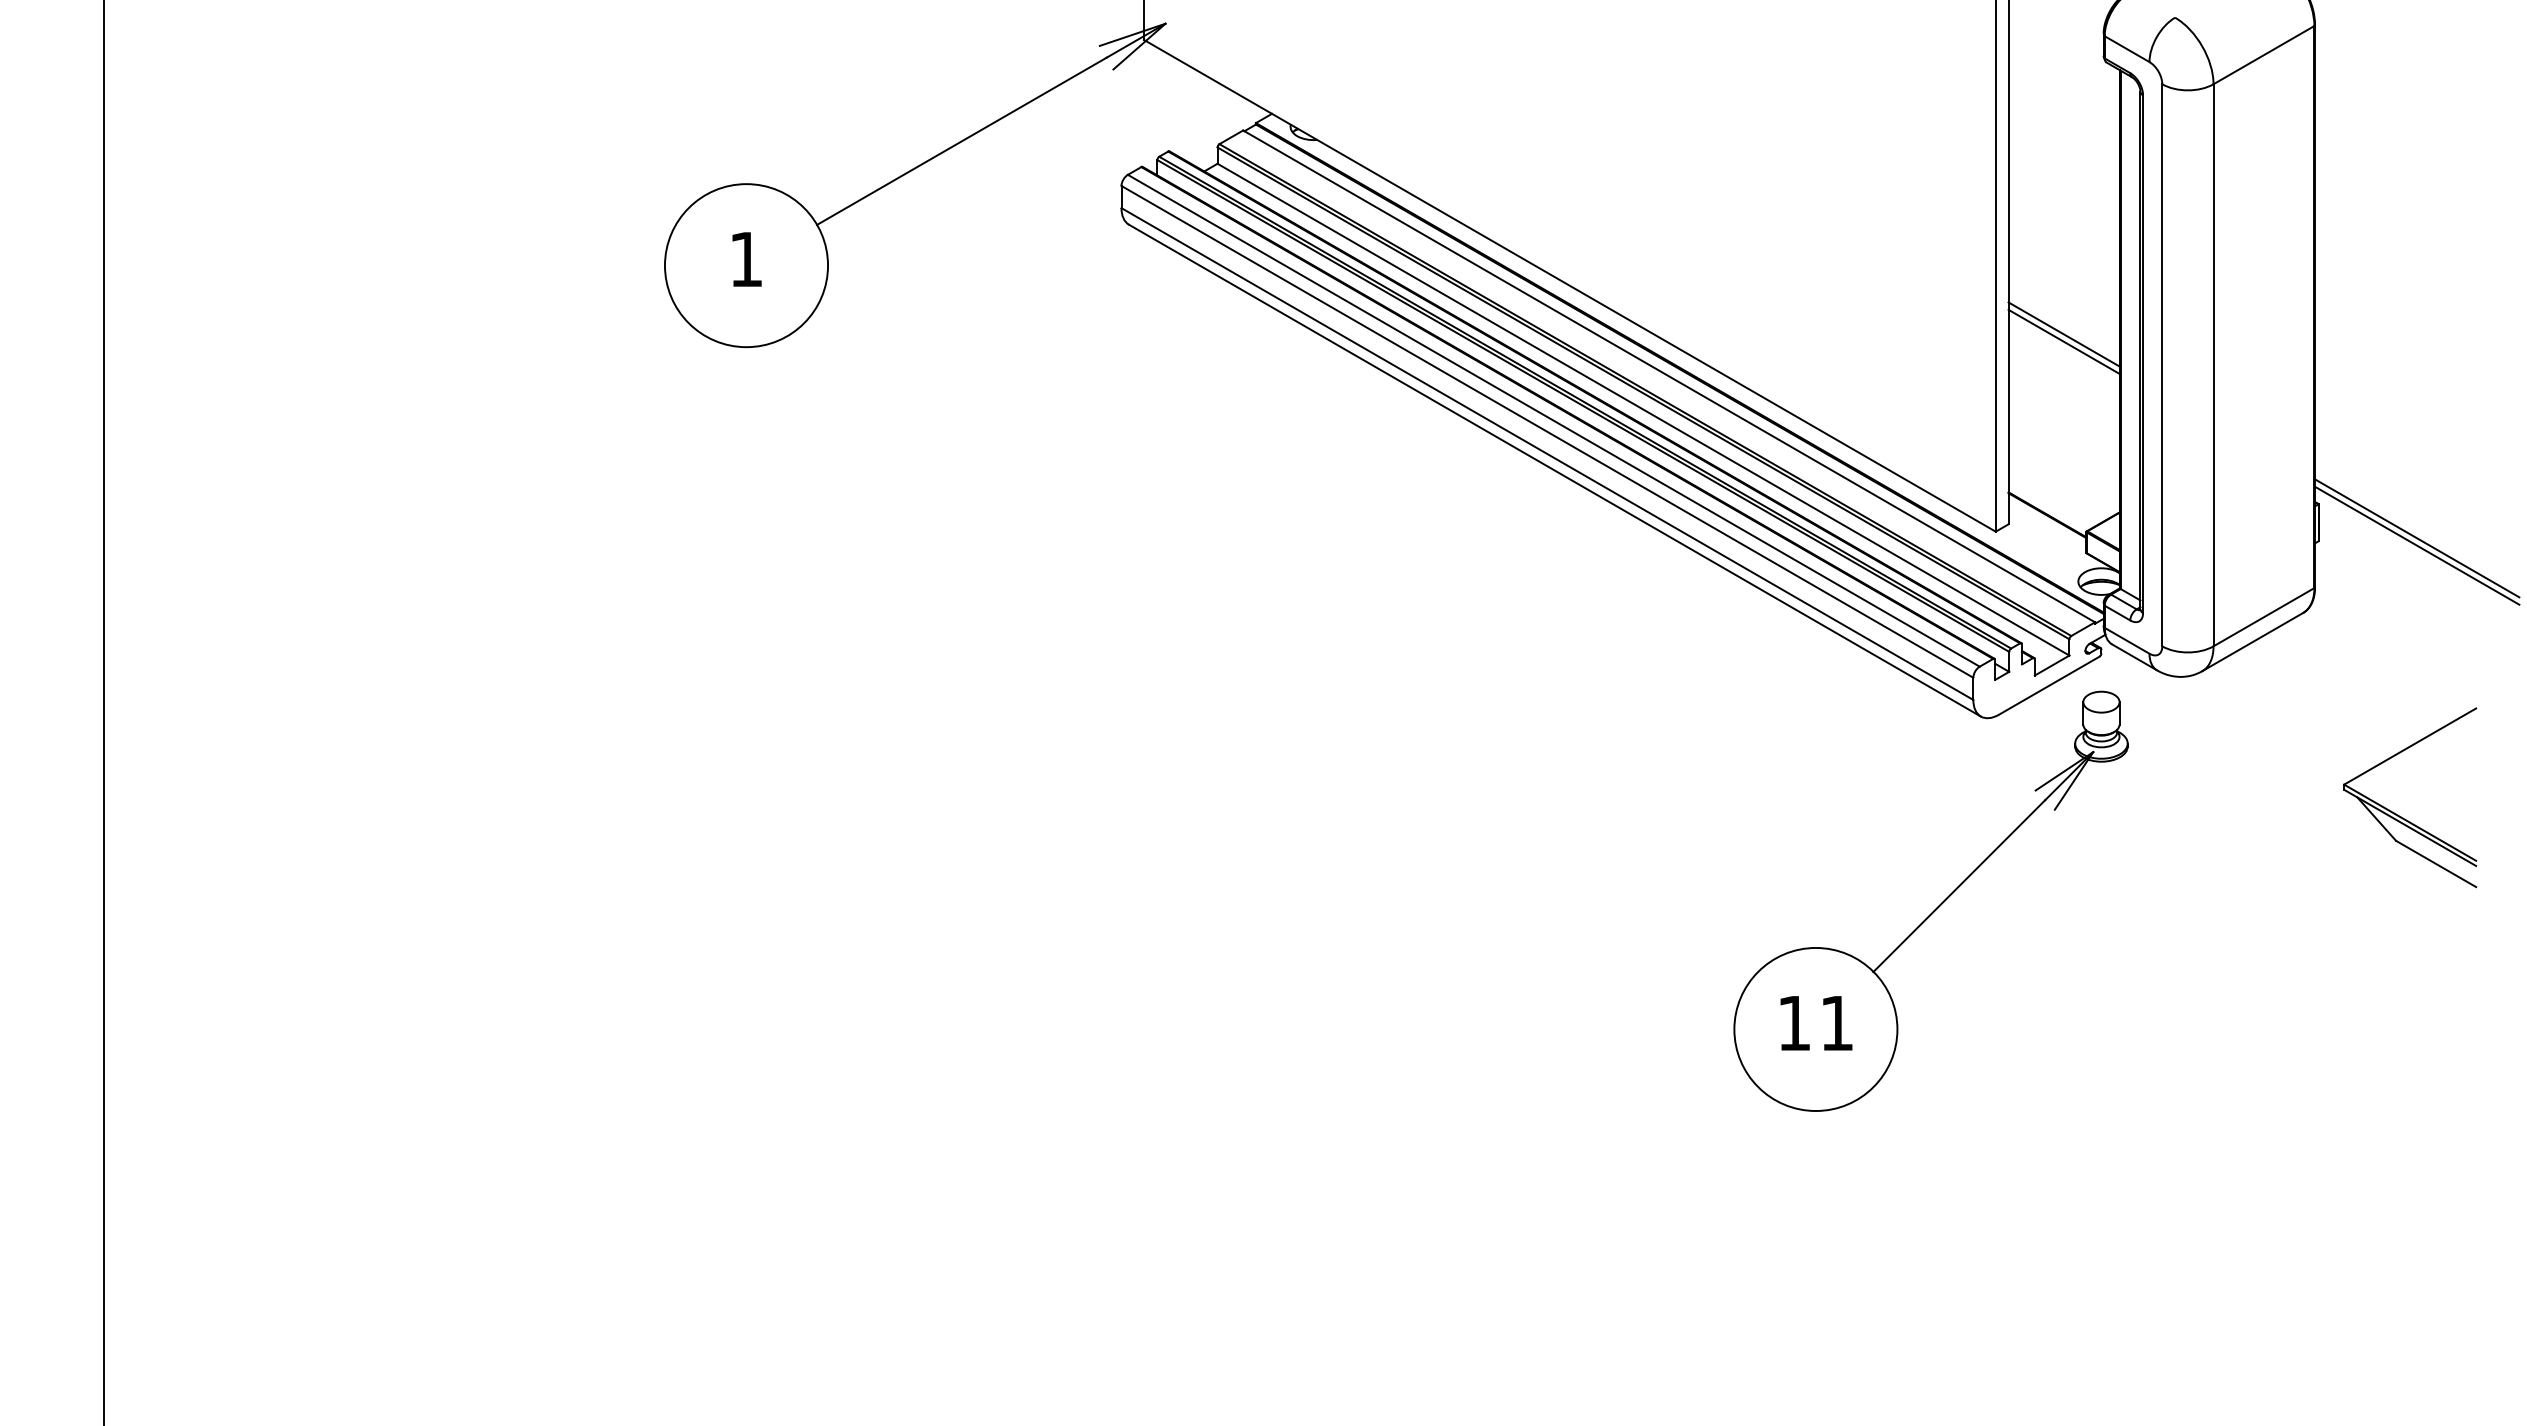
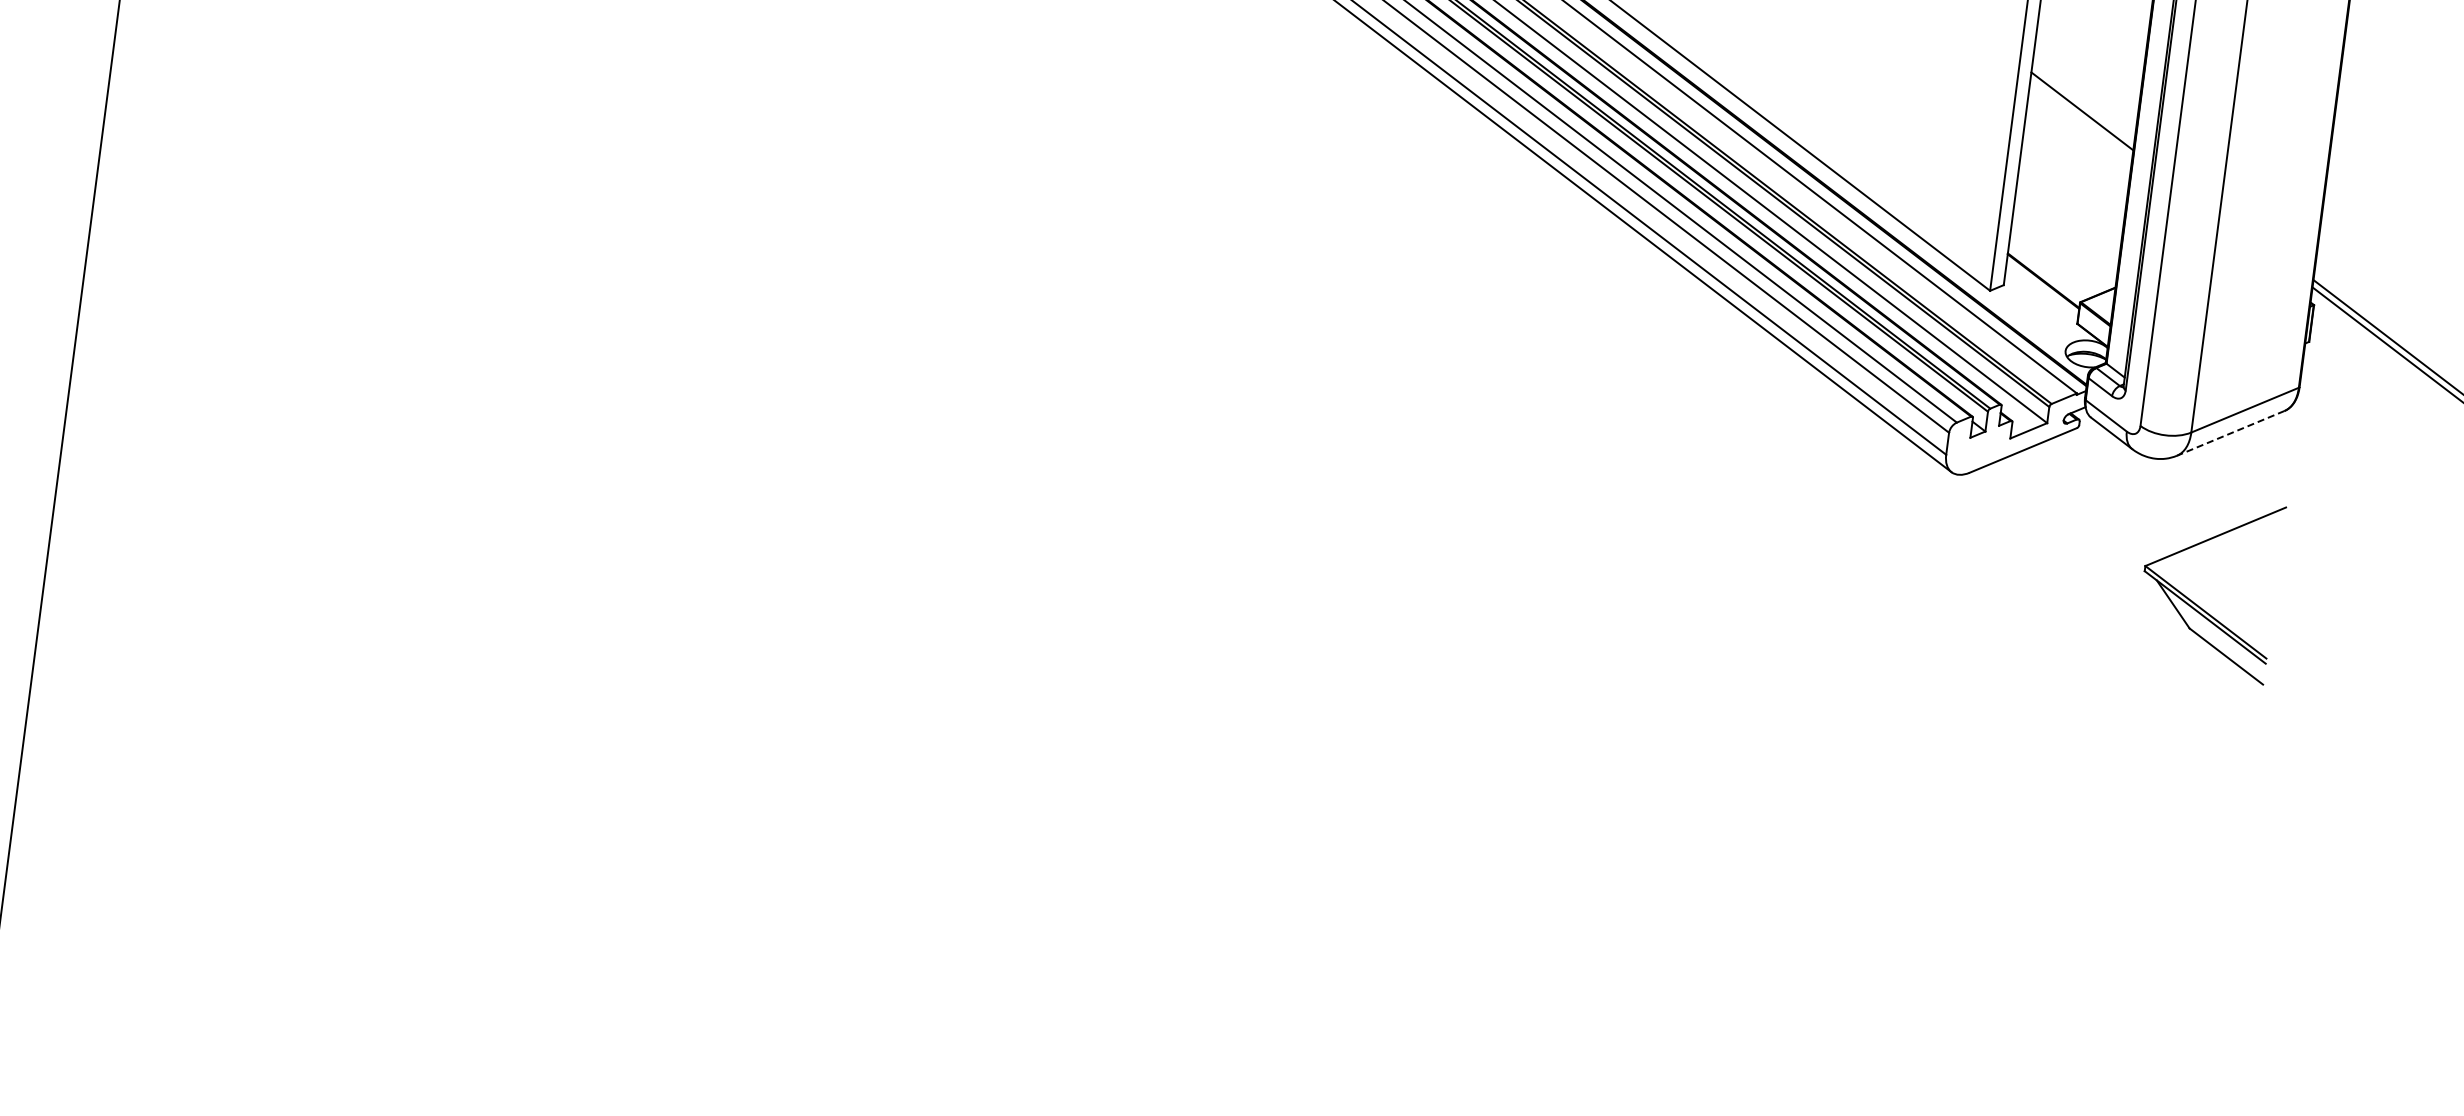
line: (2063, 334) -> (2082, 103), removed
line: (2252, 642) -> (2230, 433), solid -> dashed
part: (2398, 814) -> (2195, 602), moved
part: (1937, 906) -> (1884, 654), removed

